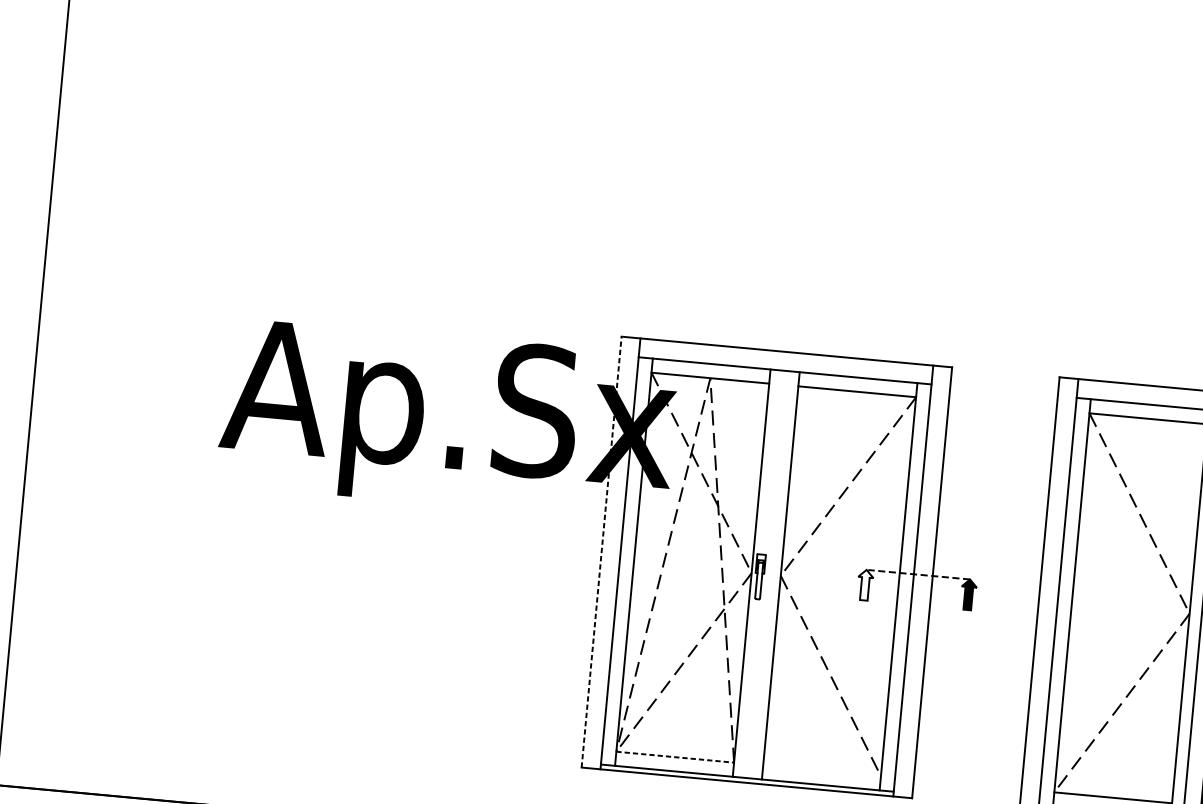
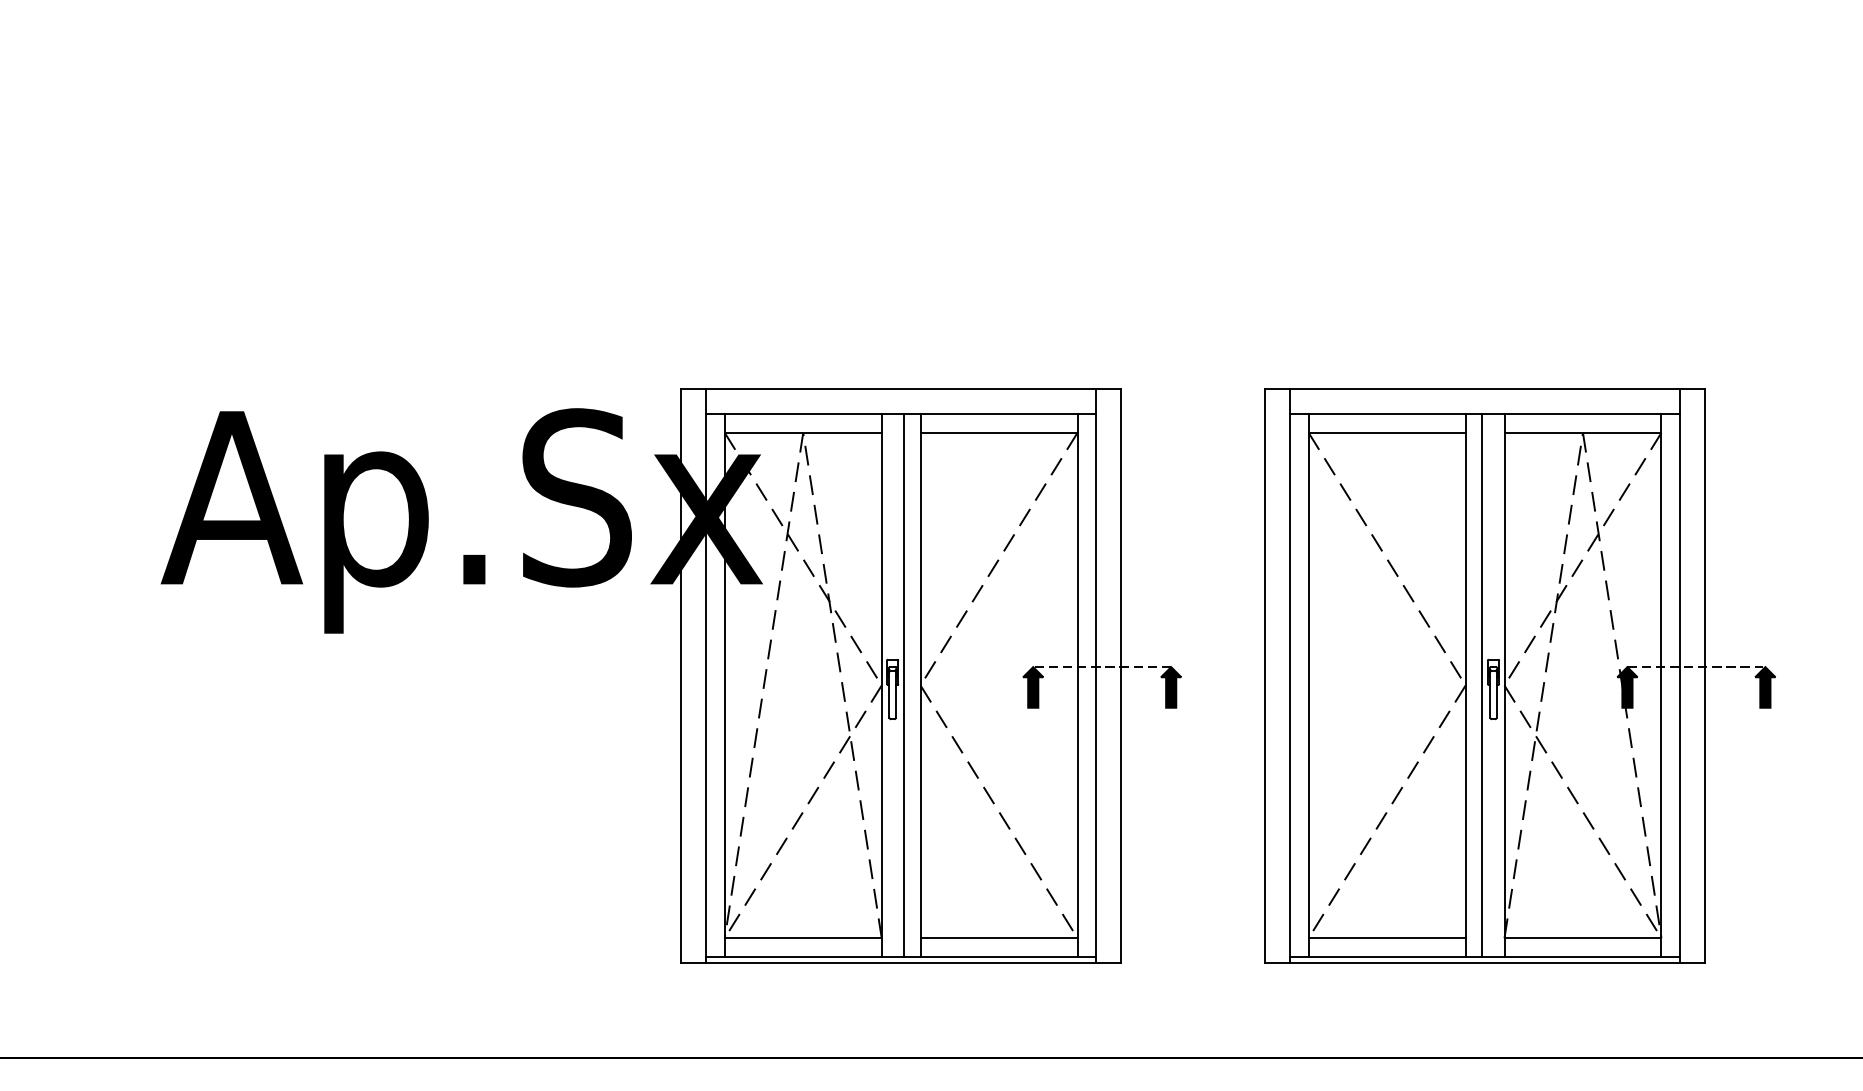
line: (601, 551) -> (680, 675), dashed -> solid
line: (768, 574) -> (904, 685), added
fill: (865, 585) -> (1033, 687), added
line: (675, 757) -> (803, 938), dashed -> solid
line: (821, 771) -> (998, 938), added

